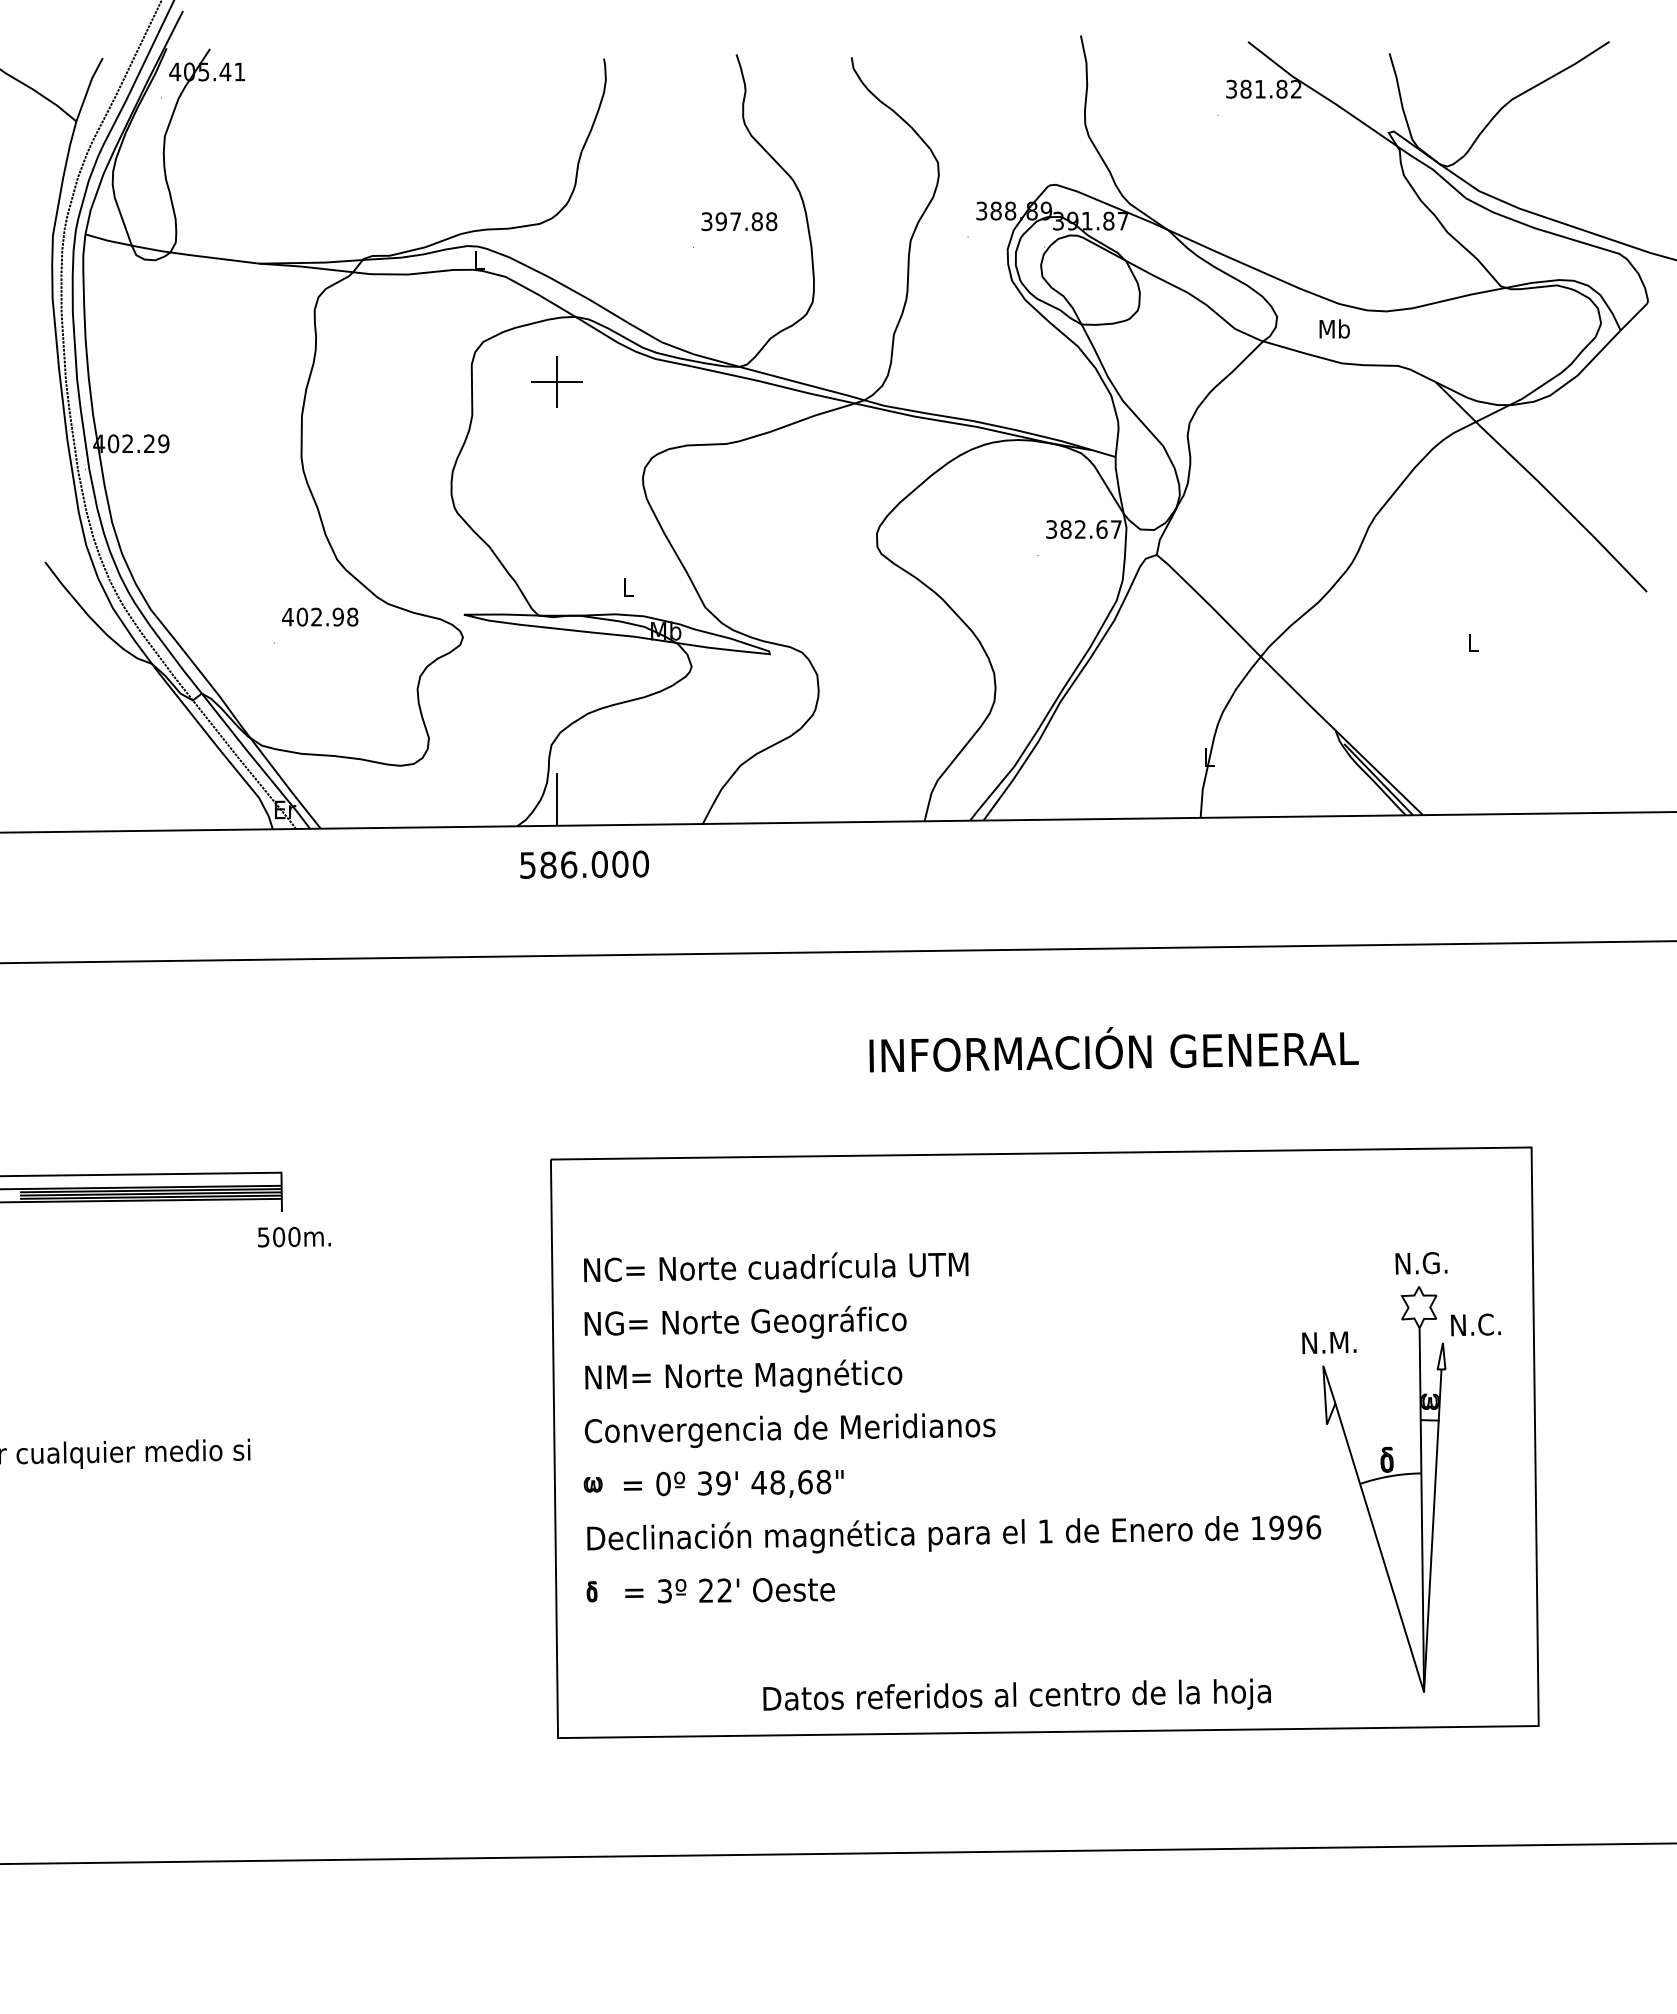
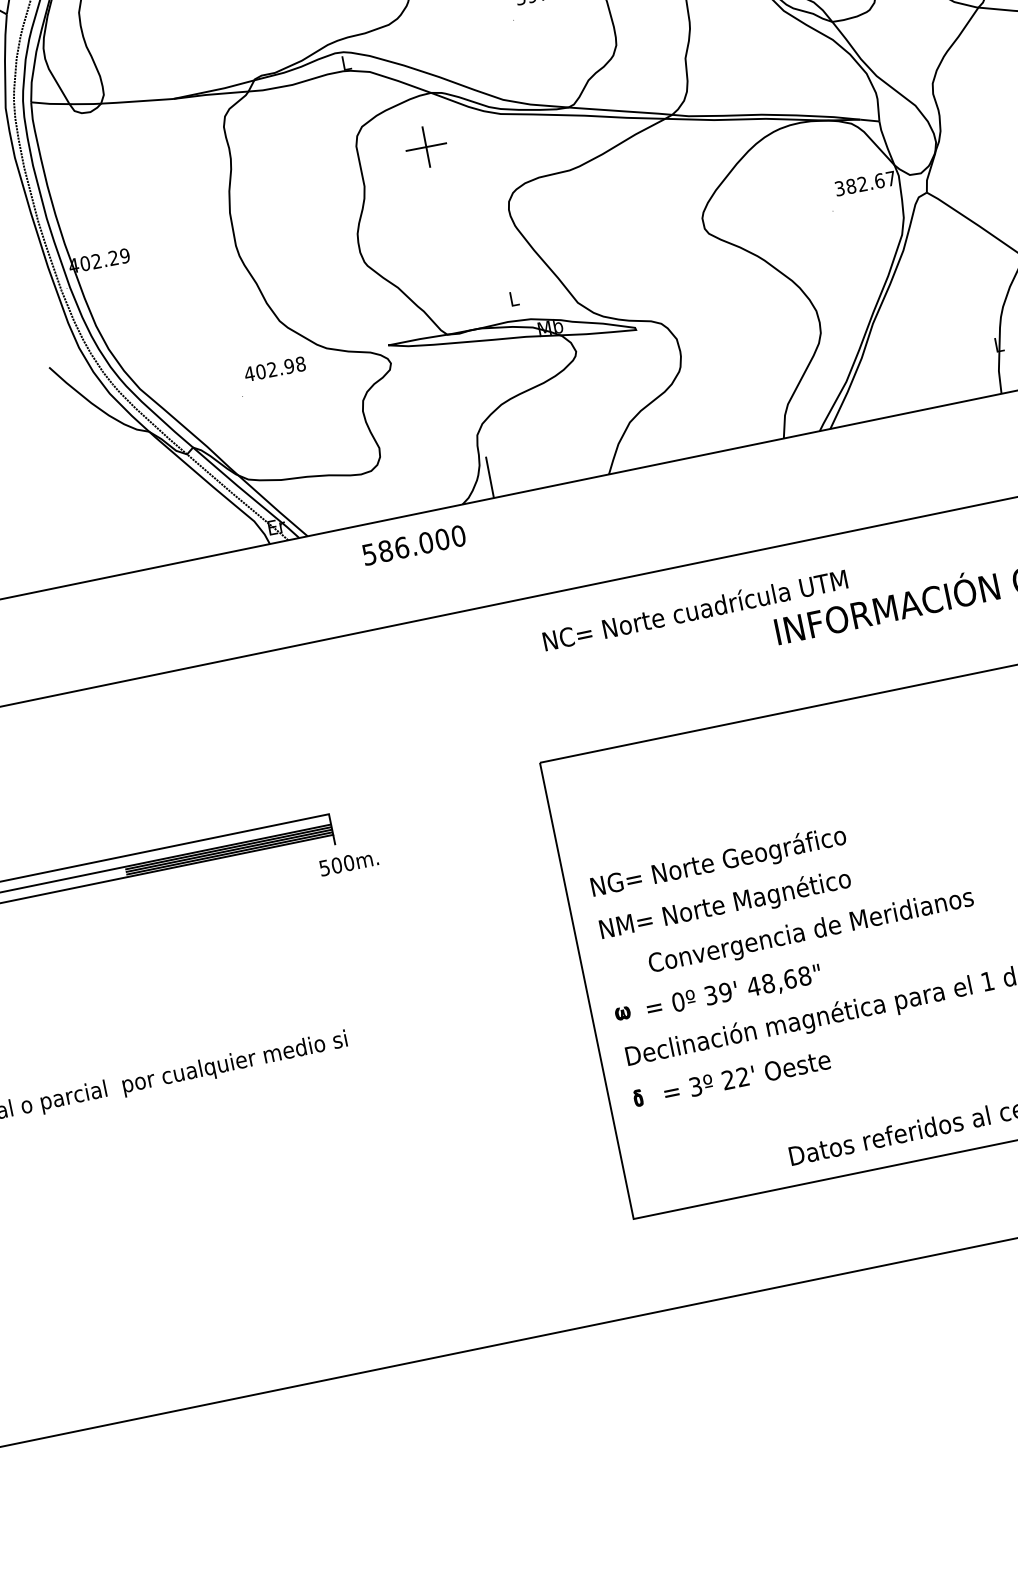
text: (584, 864) -> (414, 545), moved
text: (776, 1266) -> (695, 609), moved
text: (790, 1430) -> (811, 931), moved

